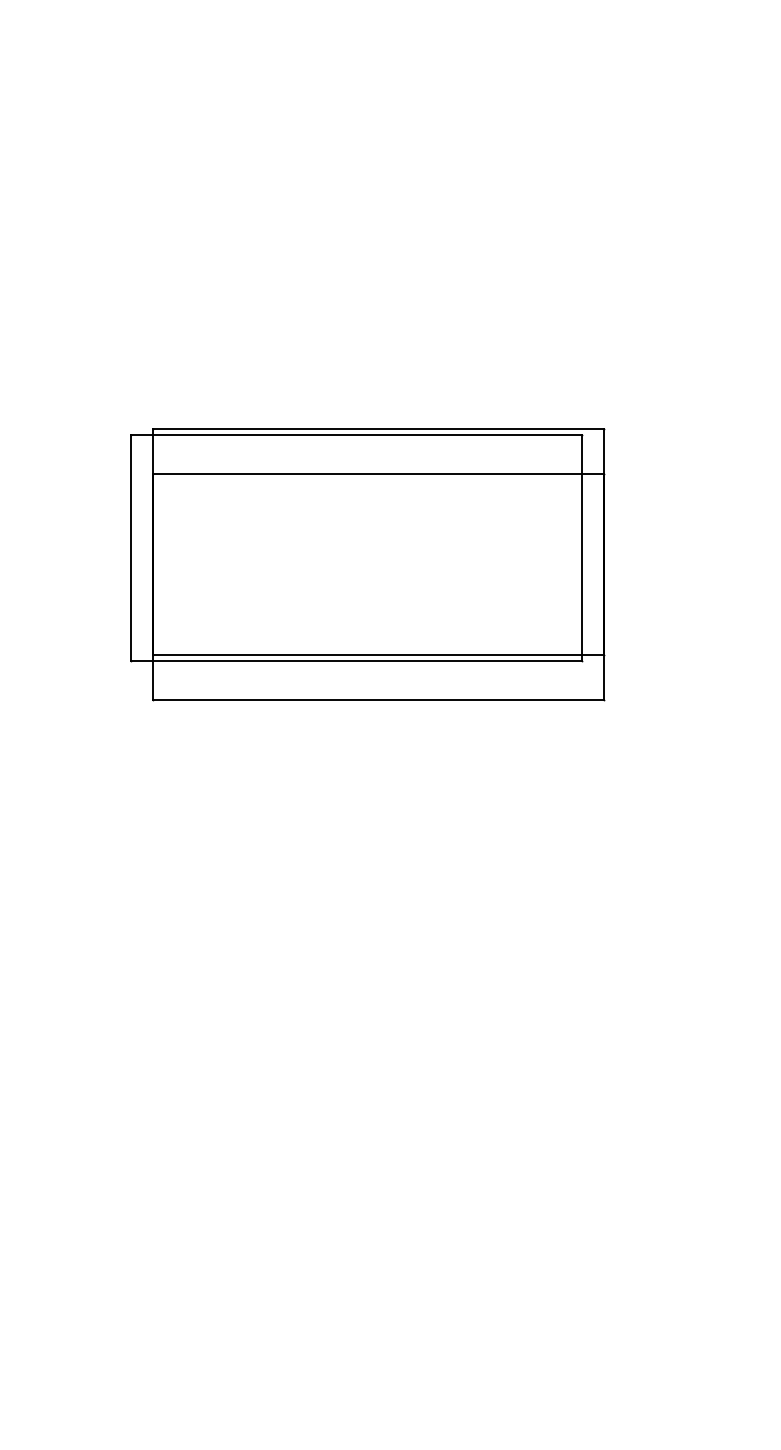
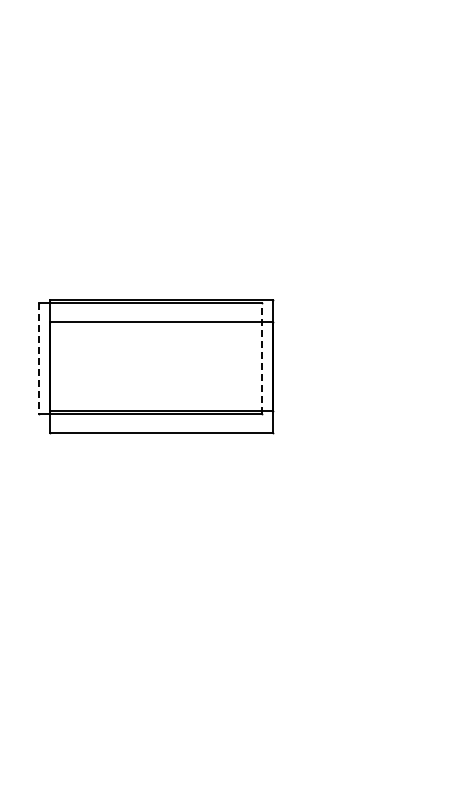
line: (130, 548) -> (38, 358), solid -> dashed
line: (581, 548) -> (261, 358), solid -> dashed

